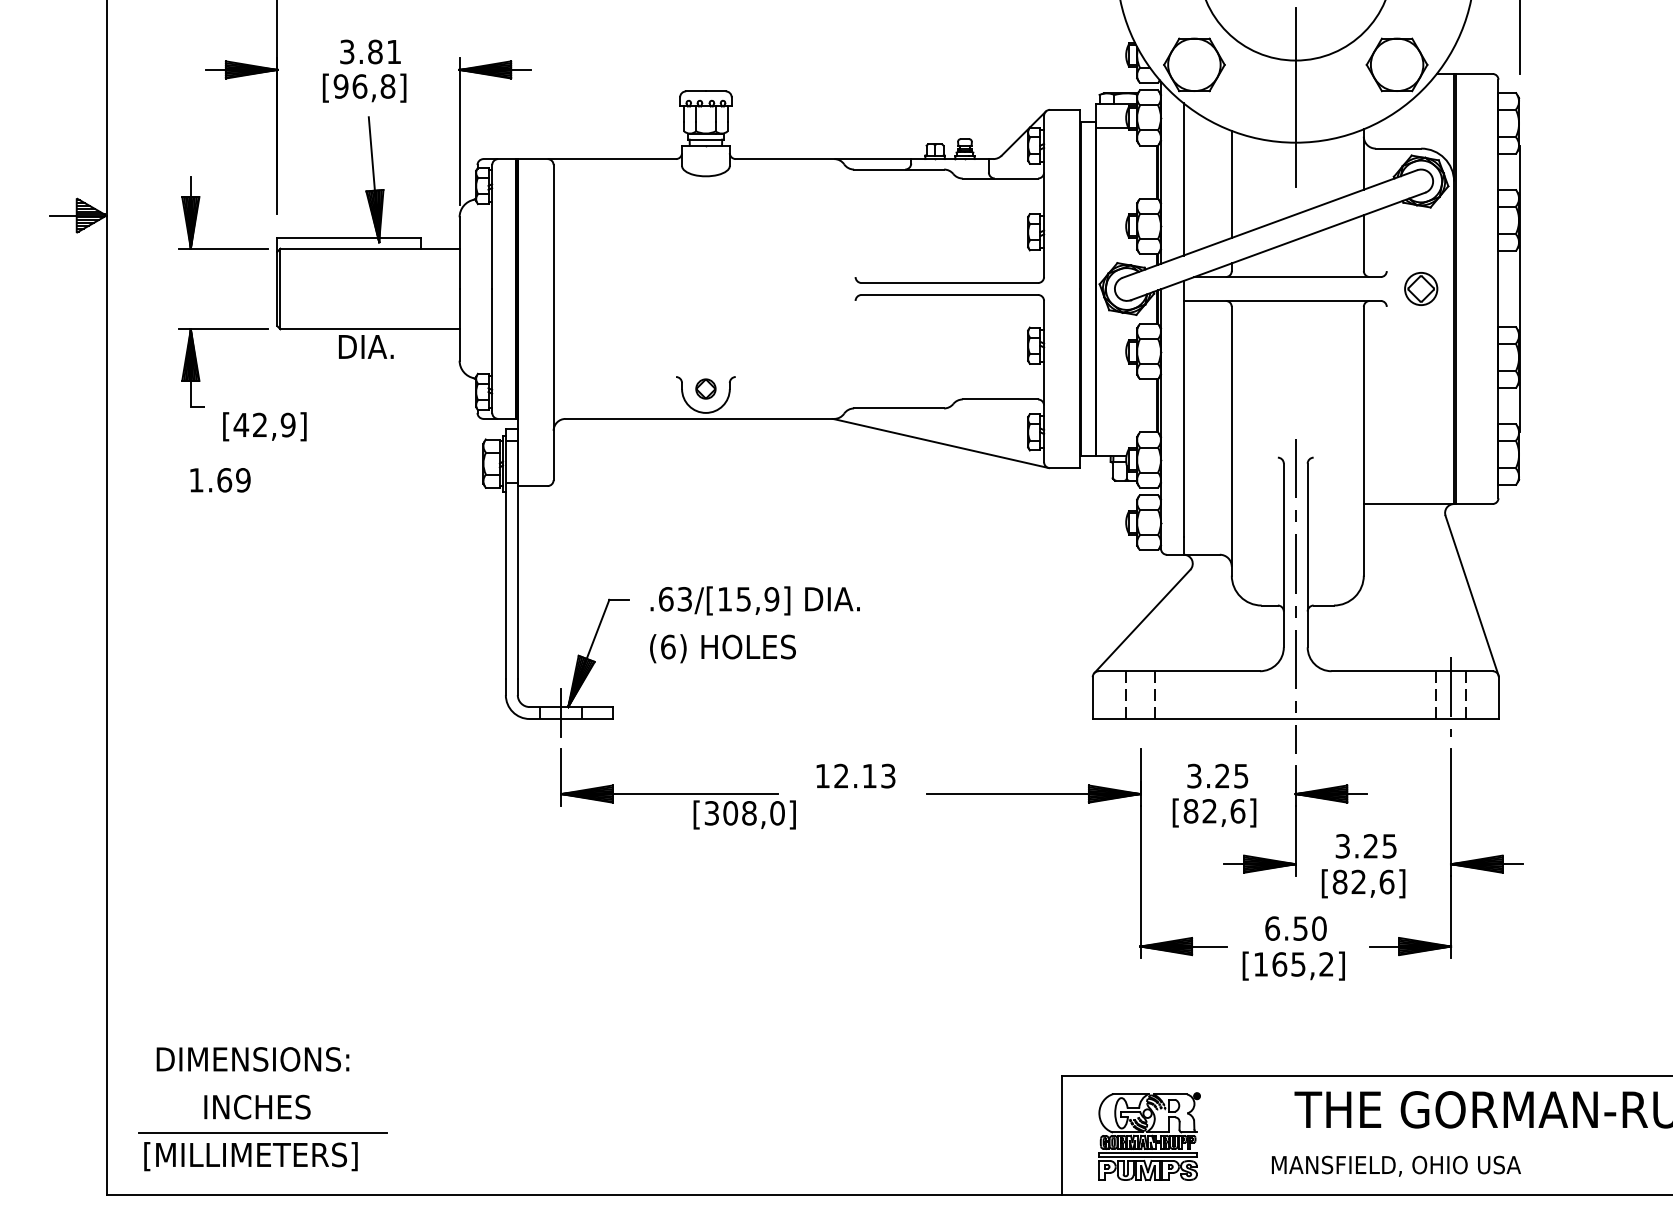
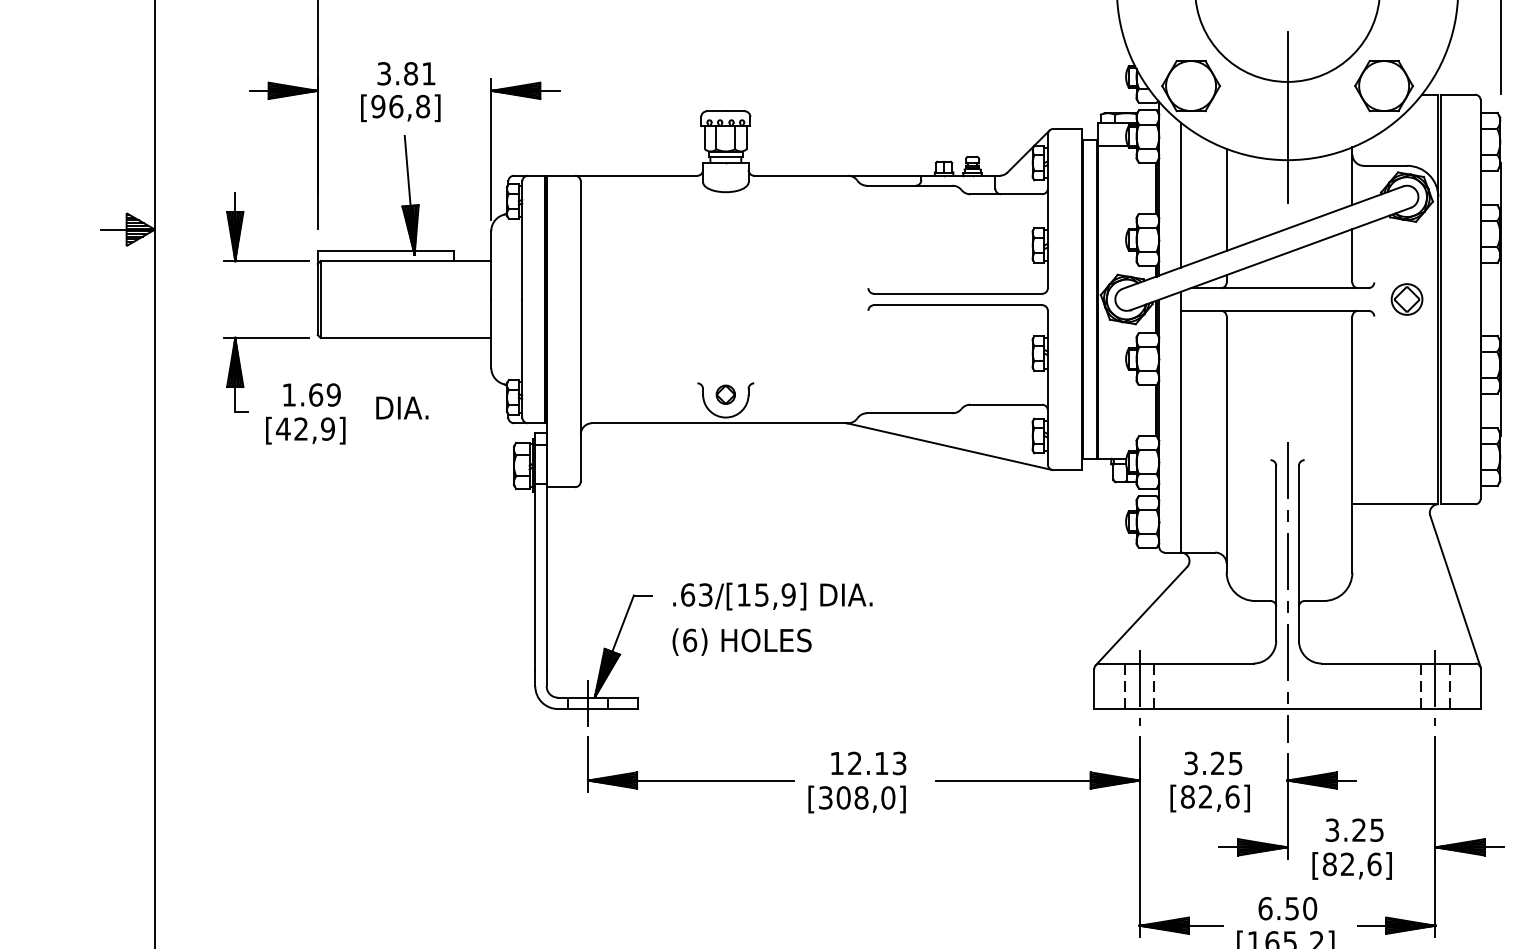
text: (366, 346) -> (402, 407), moved
text: (220, 480) -> (312, 395), moved
line: (1140, 696) -> (1139, 687), added
text: (744, 814) -> (856, 799), moved

